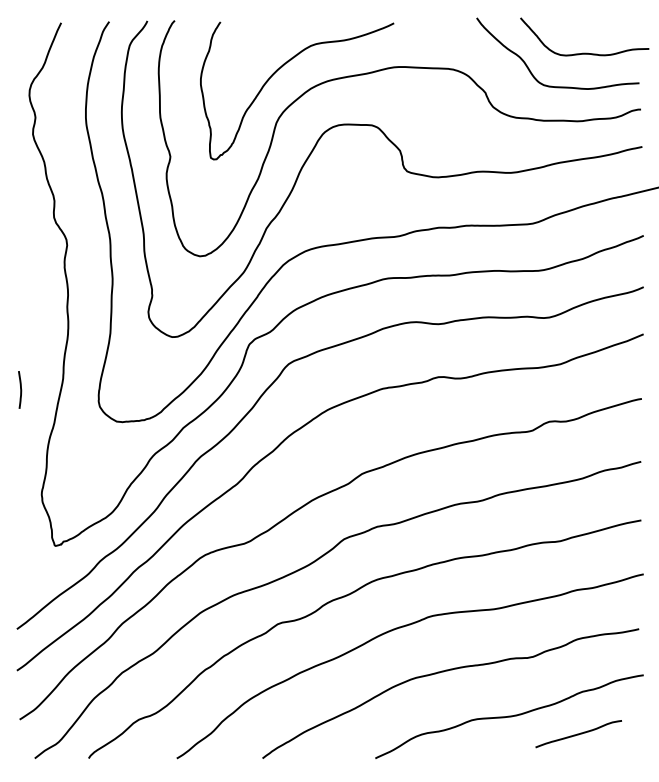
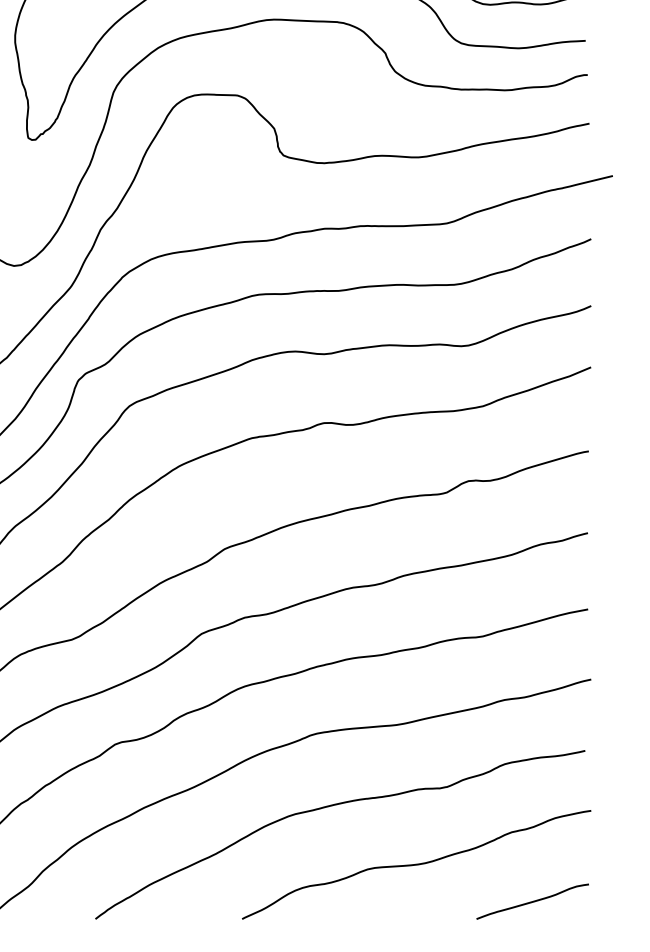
curve: (578, 734) -> (532, 902), moved

